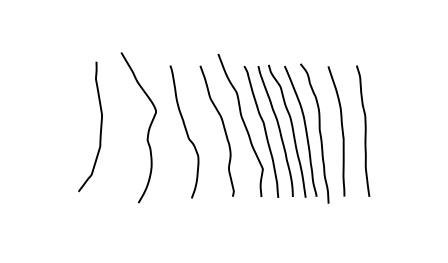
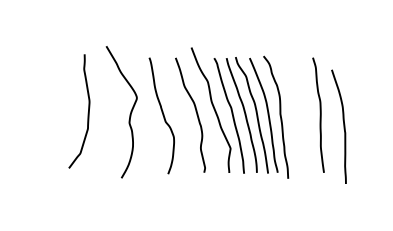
curve: (341, 131) -> (343, 126), moved

